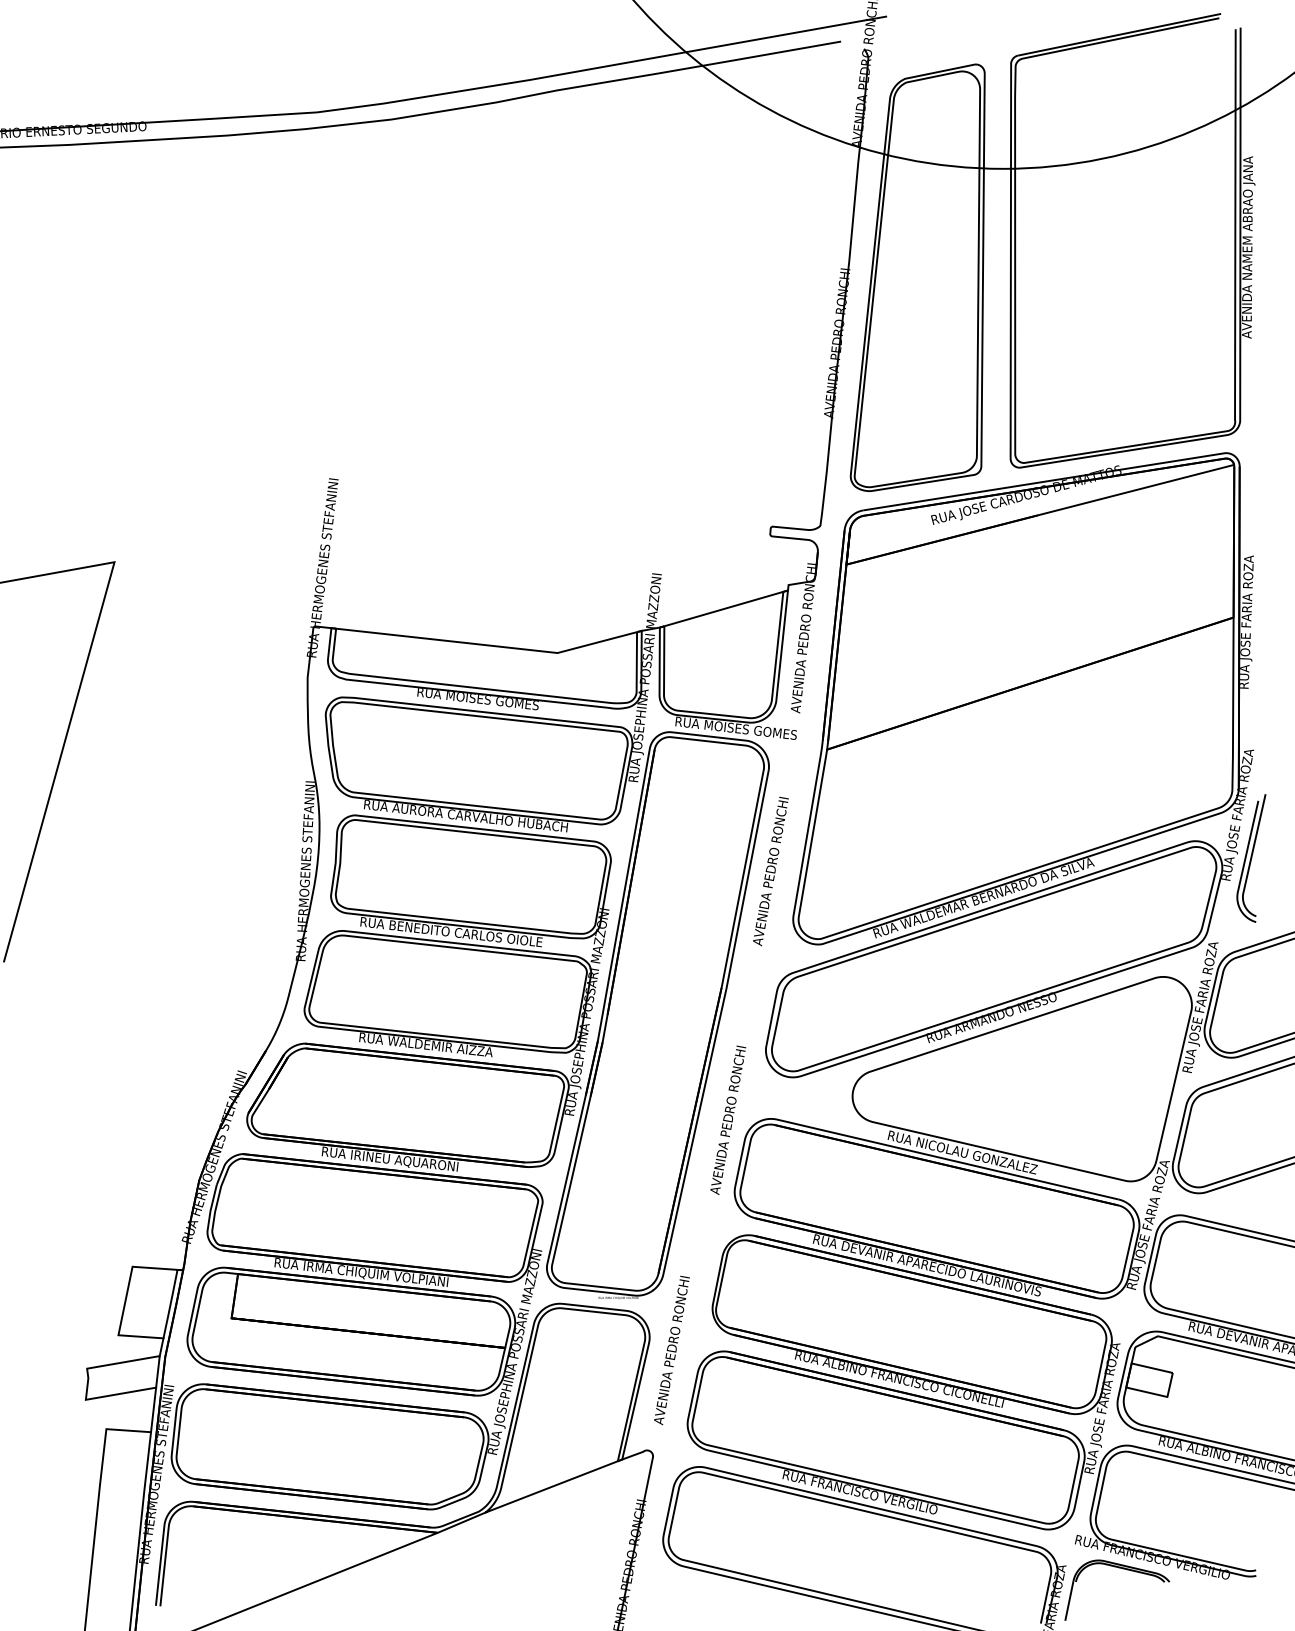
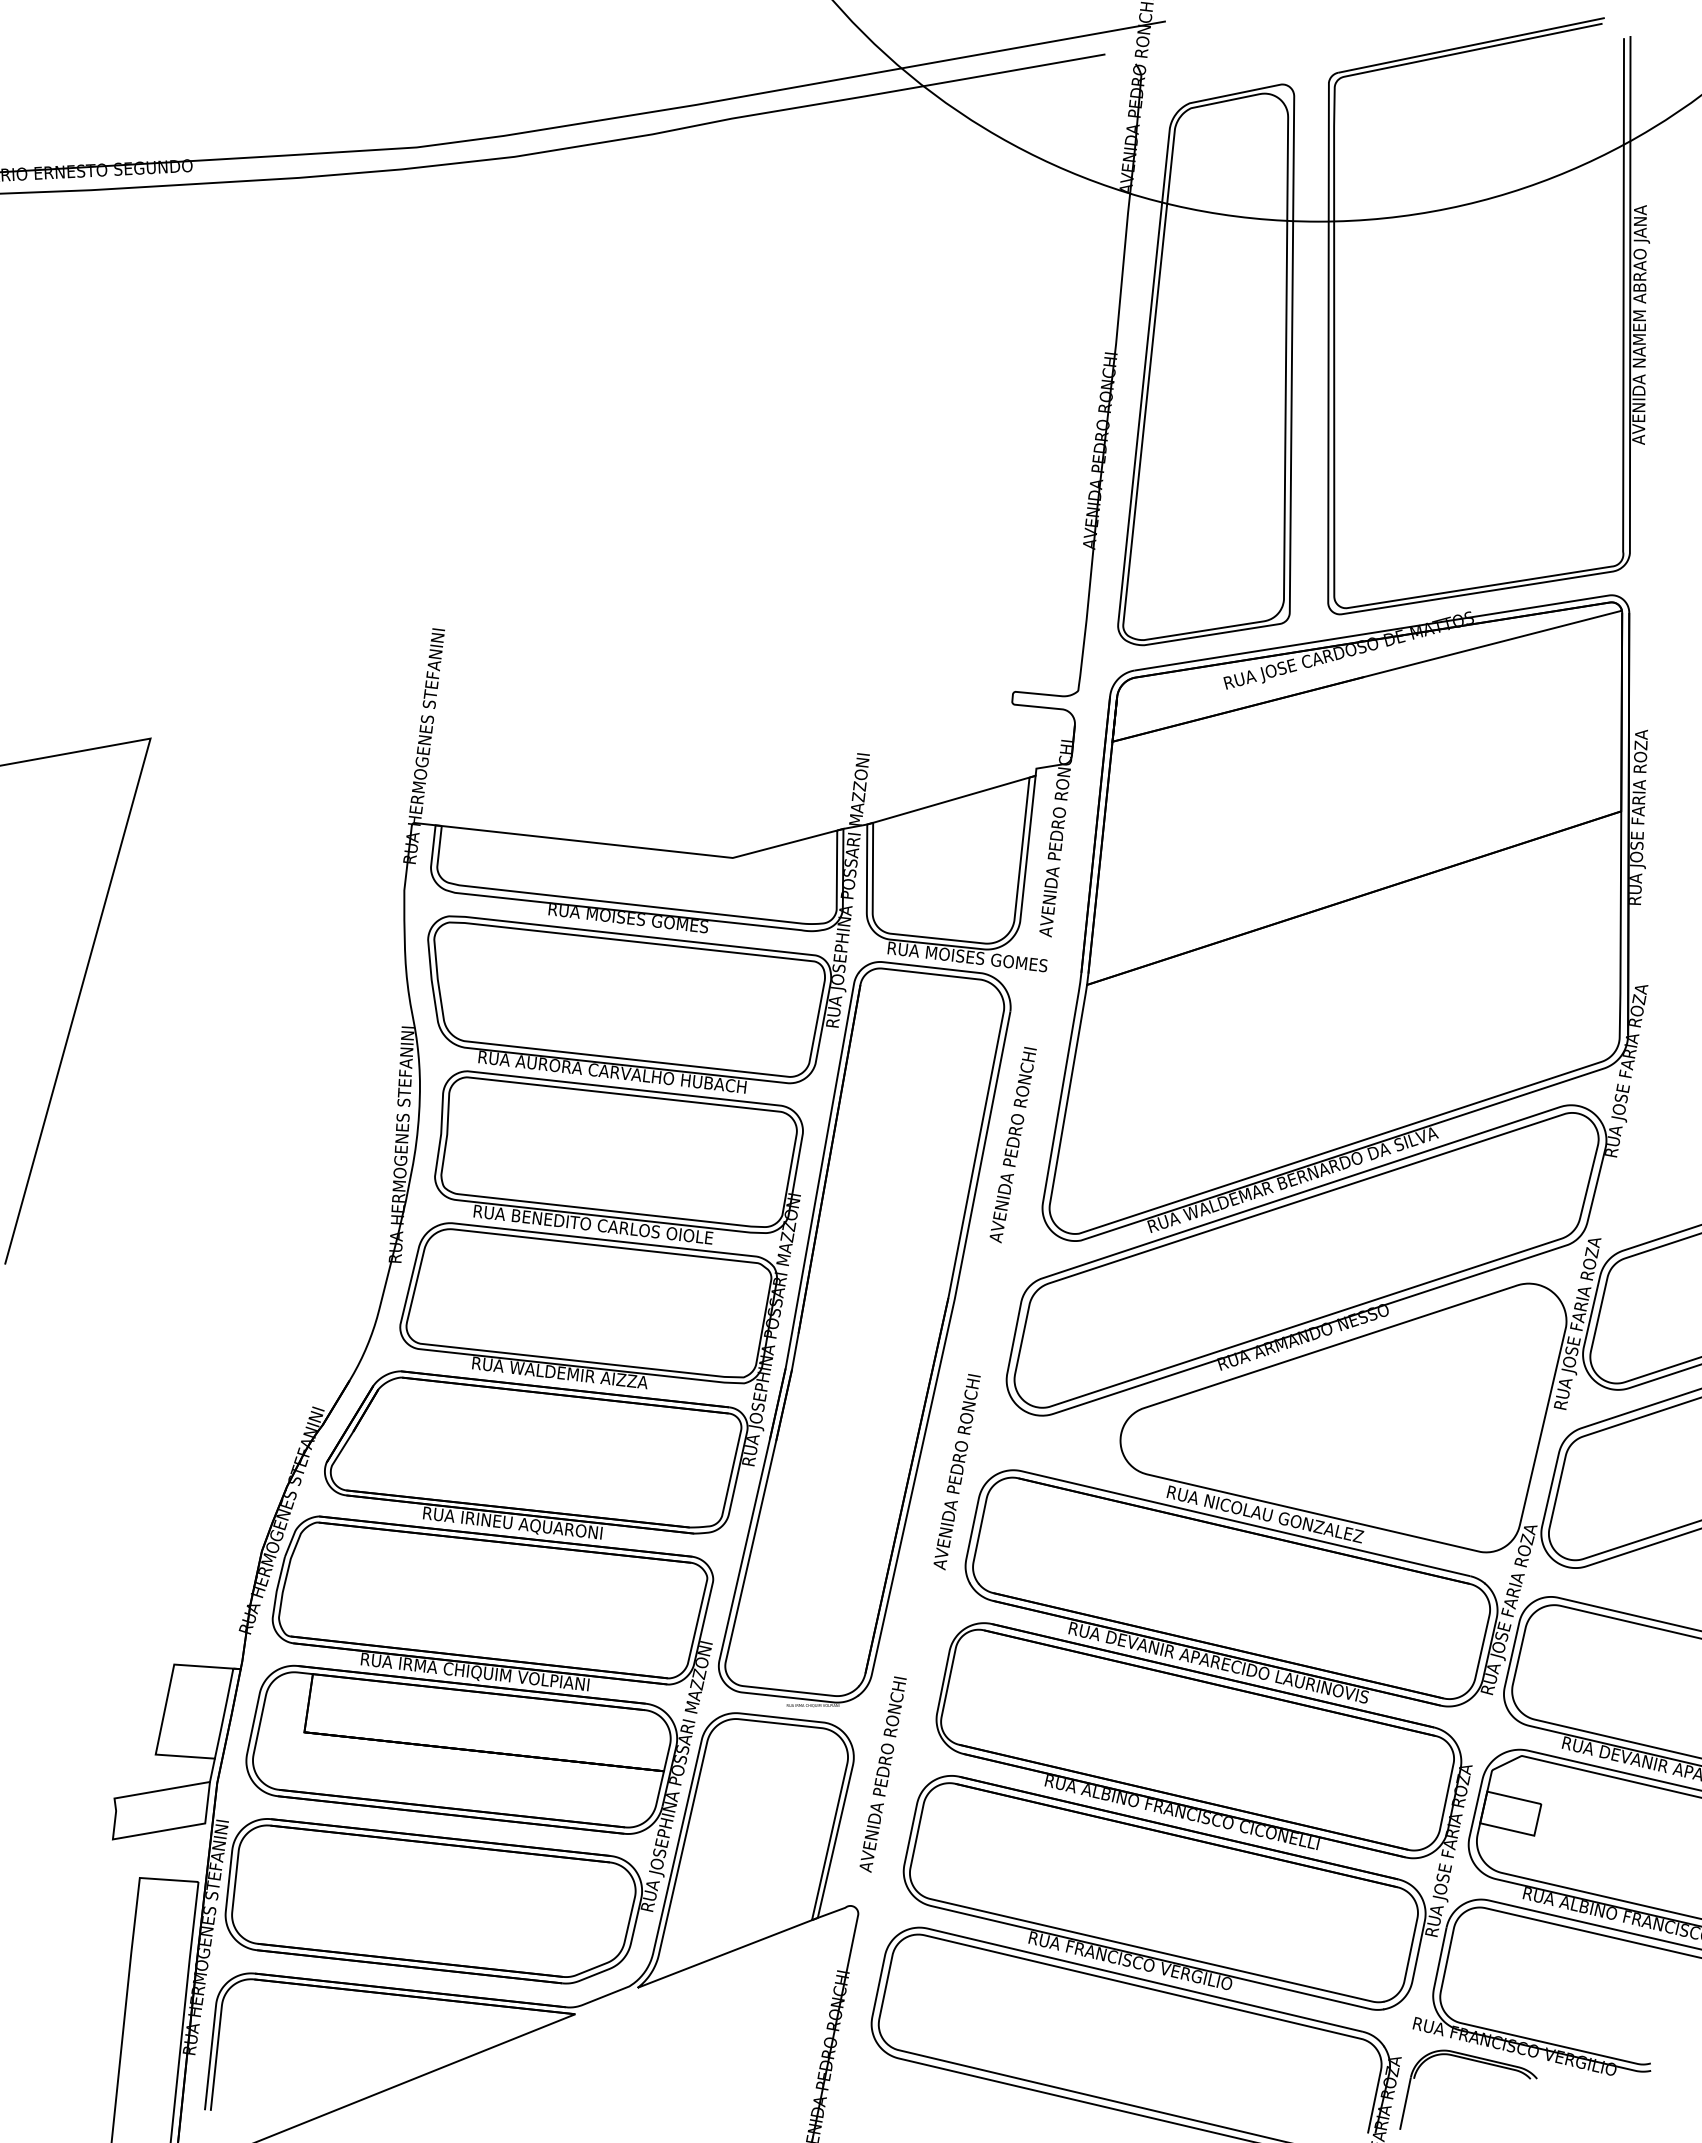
part: (1251, 858) -> (1644, 1127), removed
line: (153, 1409) -> (201, 1852), removed
line: (461, 1522) -> (606, 2000), removed

